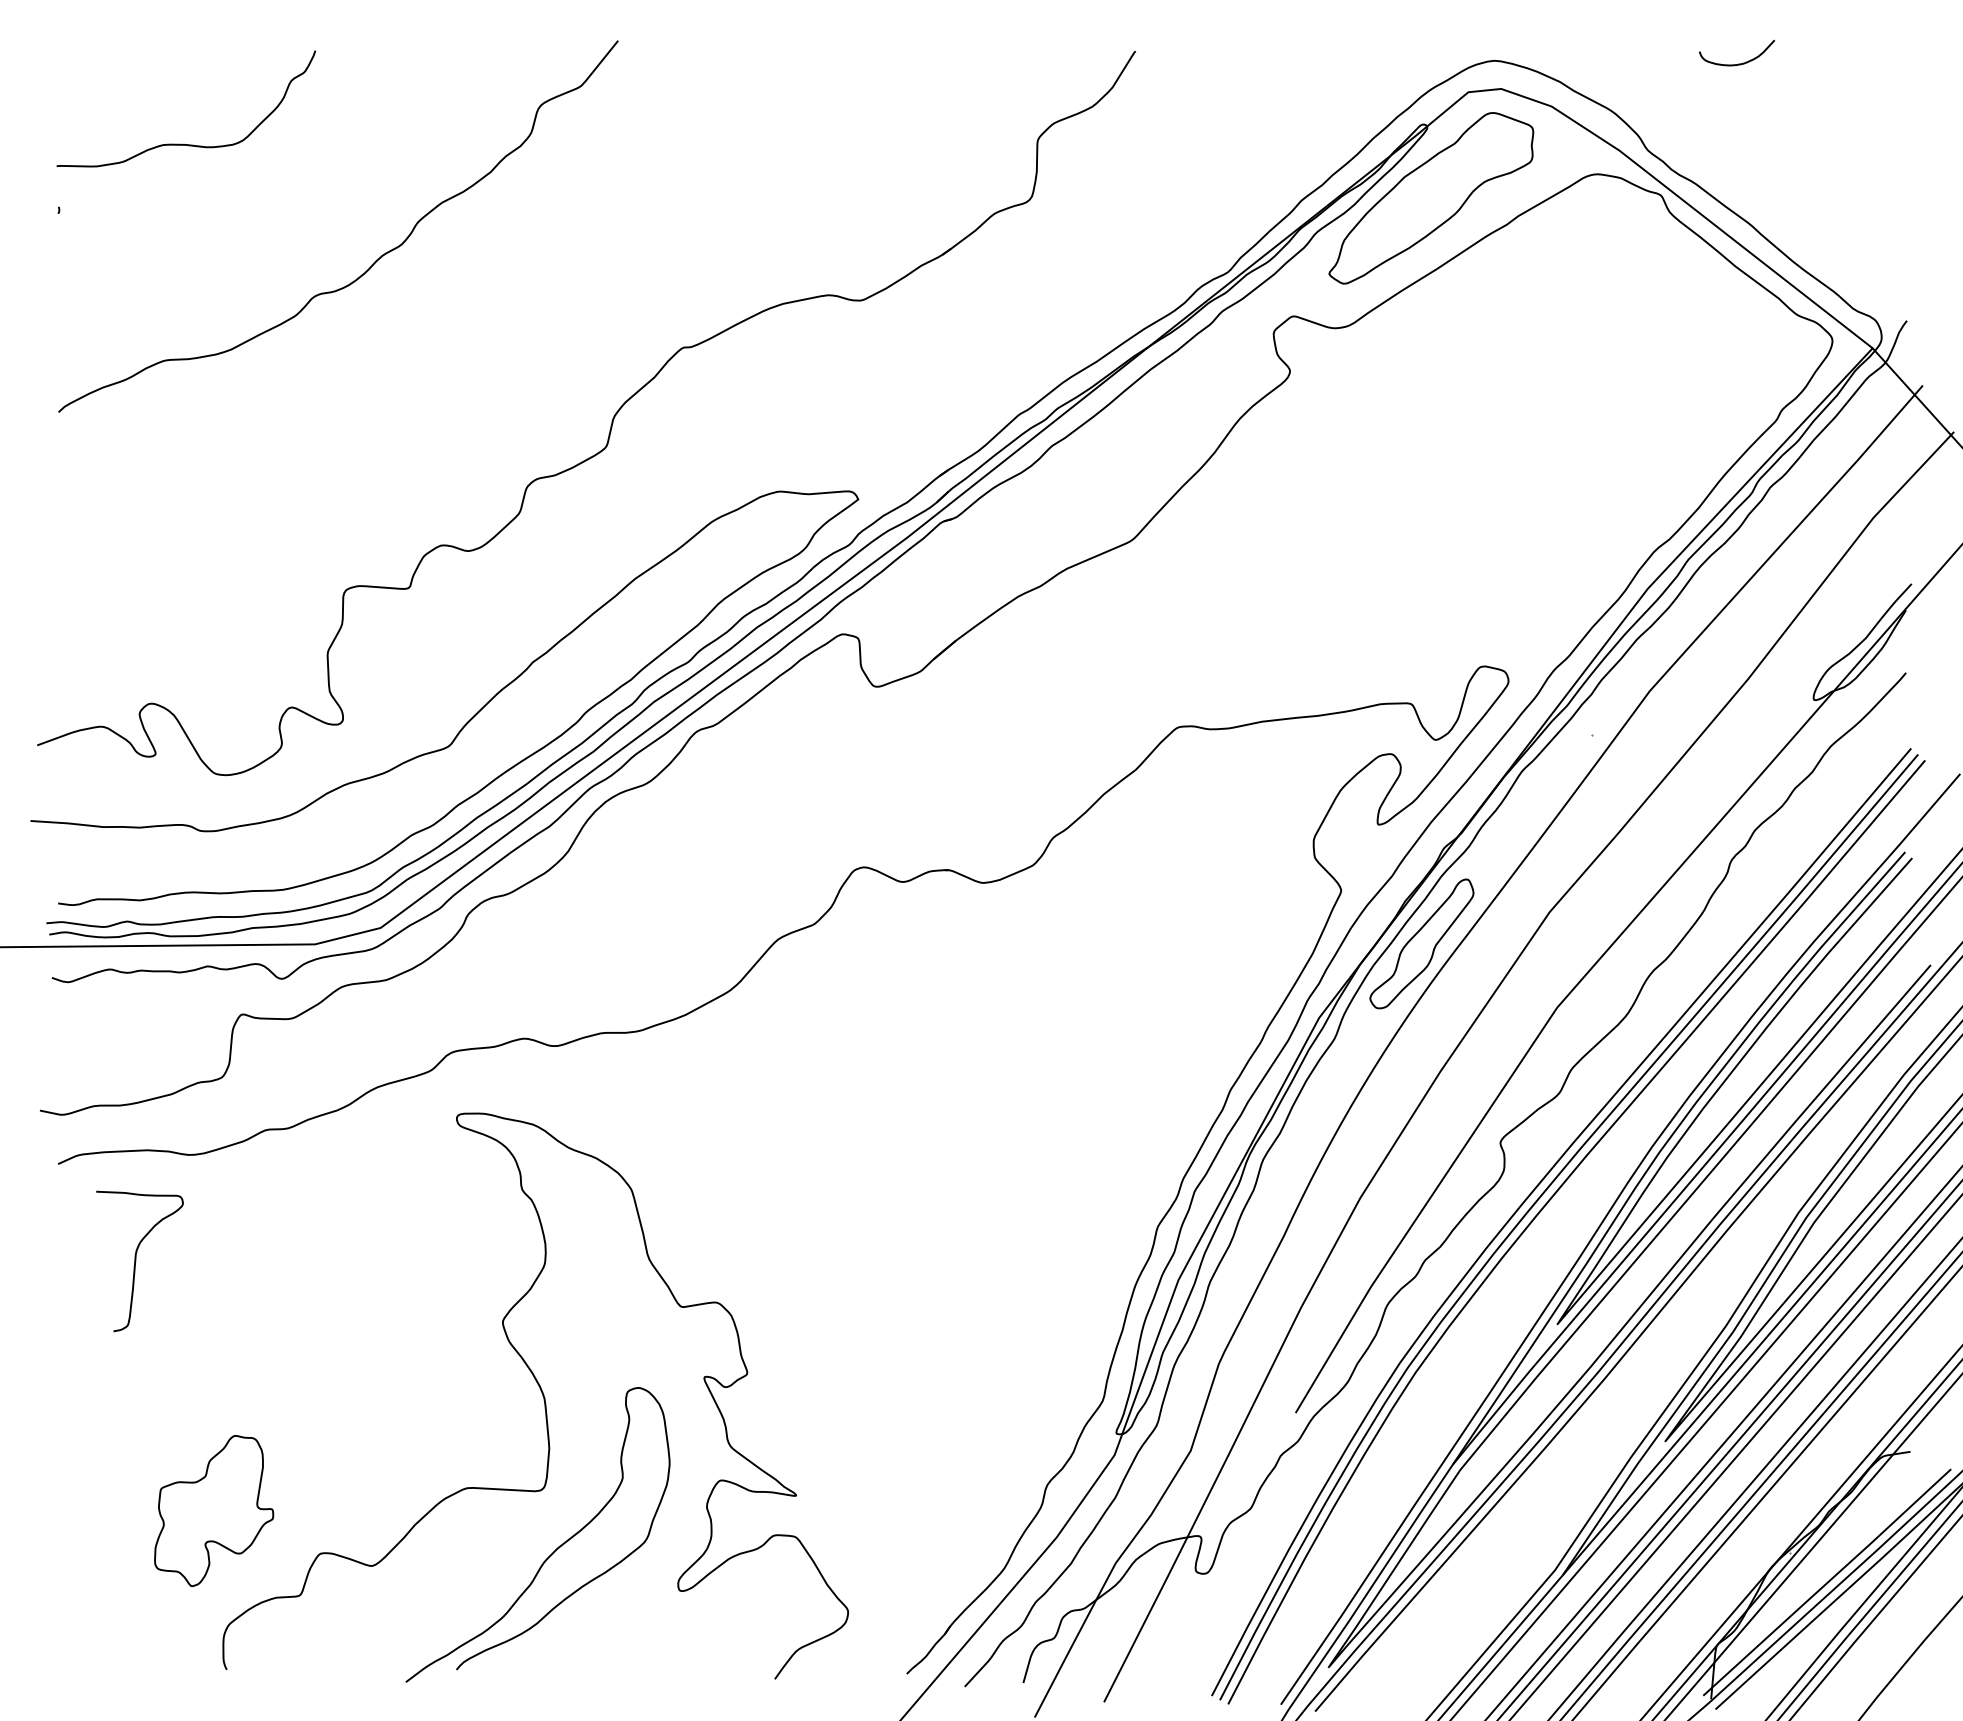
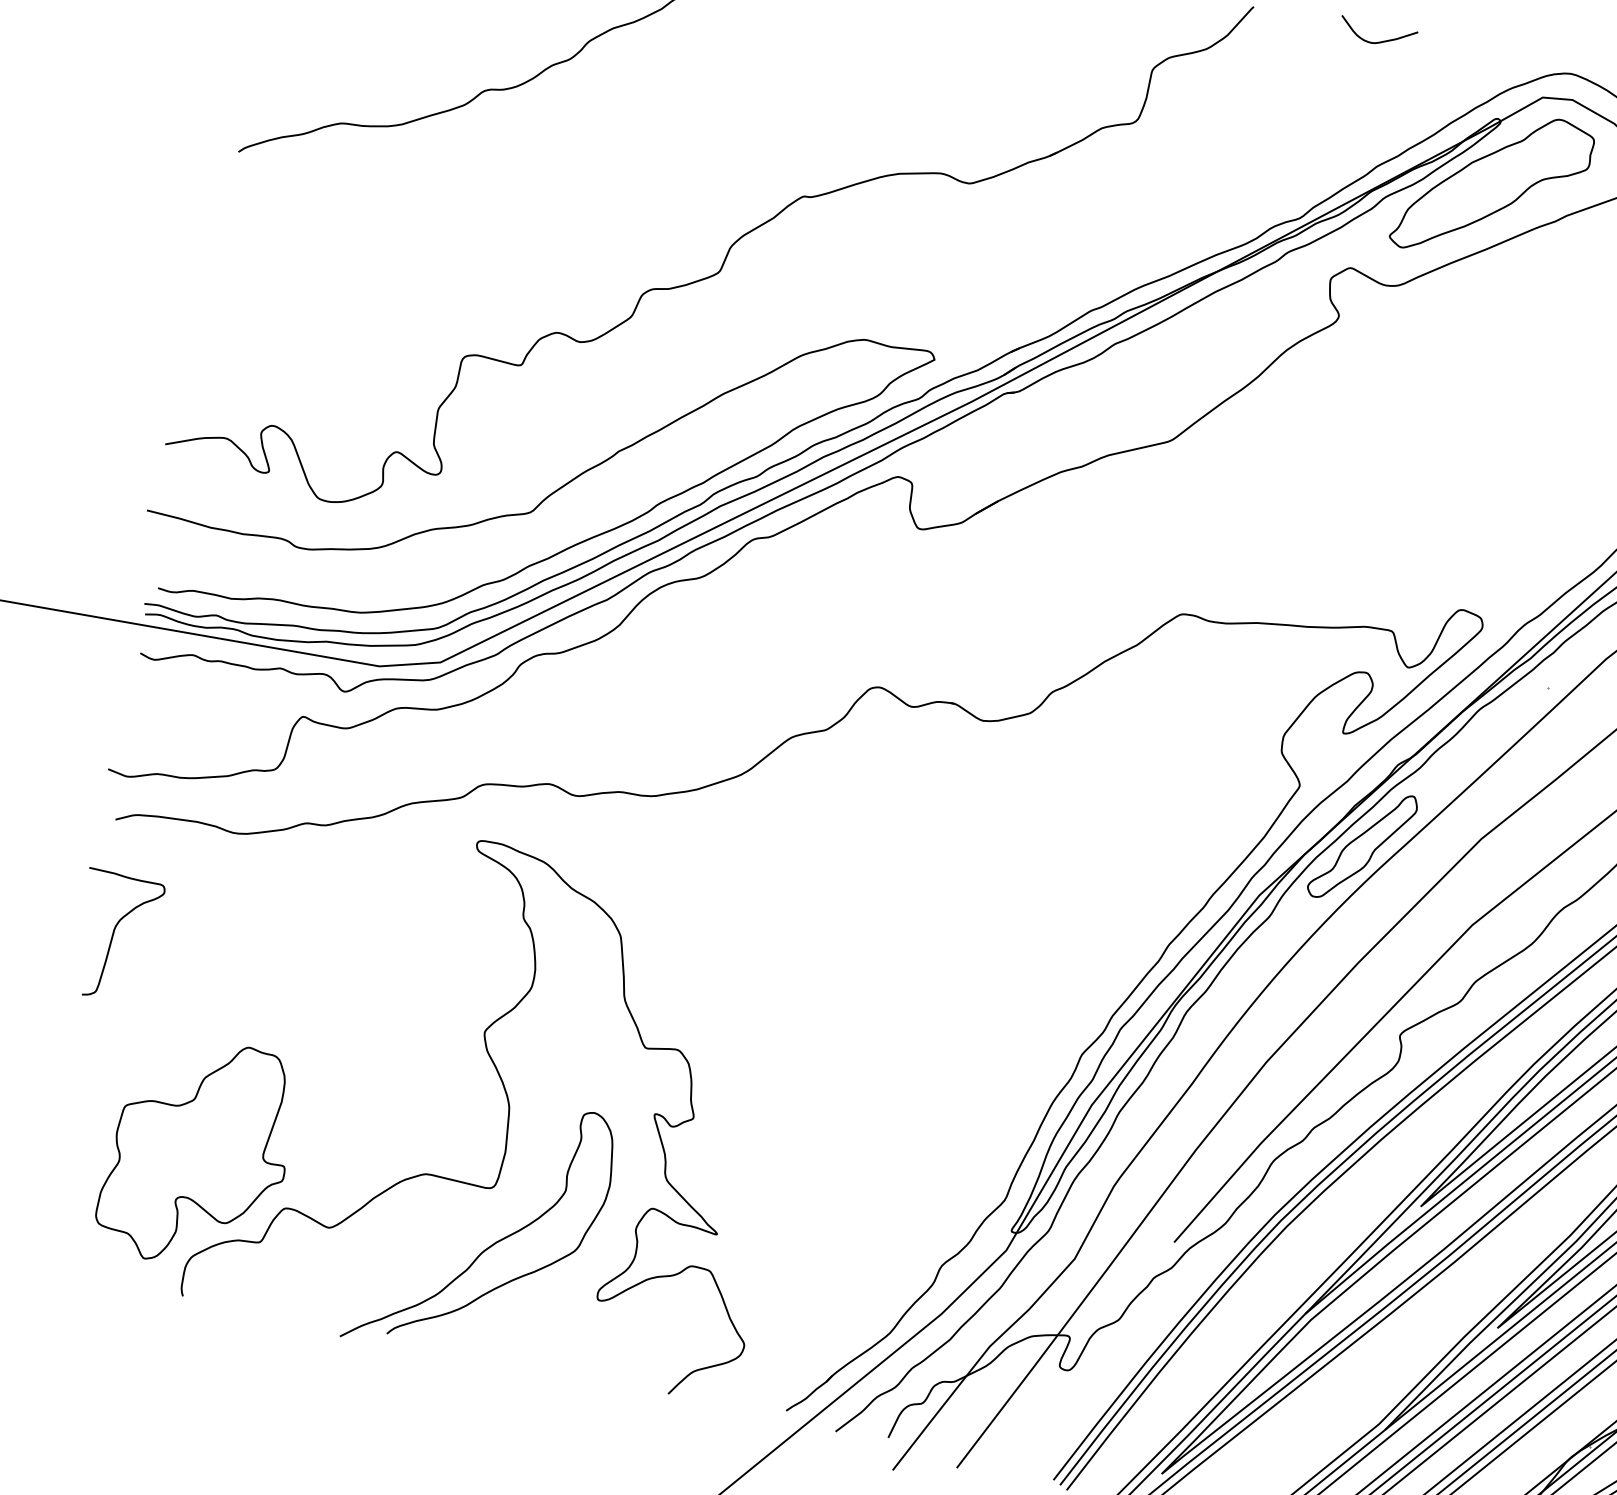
curve: (1277, 64) -> (1377, 41), added
curve: (136, 1261) -> (113, 936), moved
part: (213, 1510) -> (197, 1152), size x1.67

